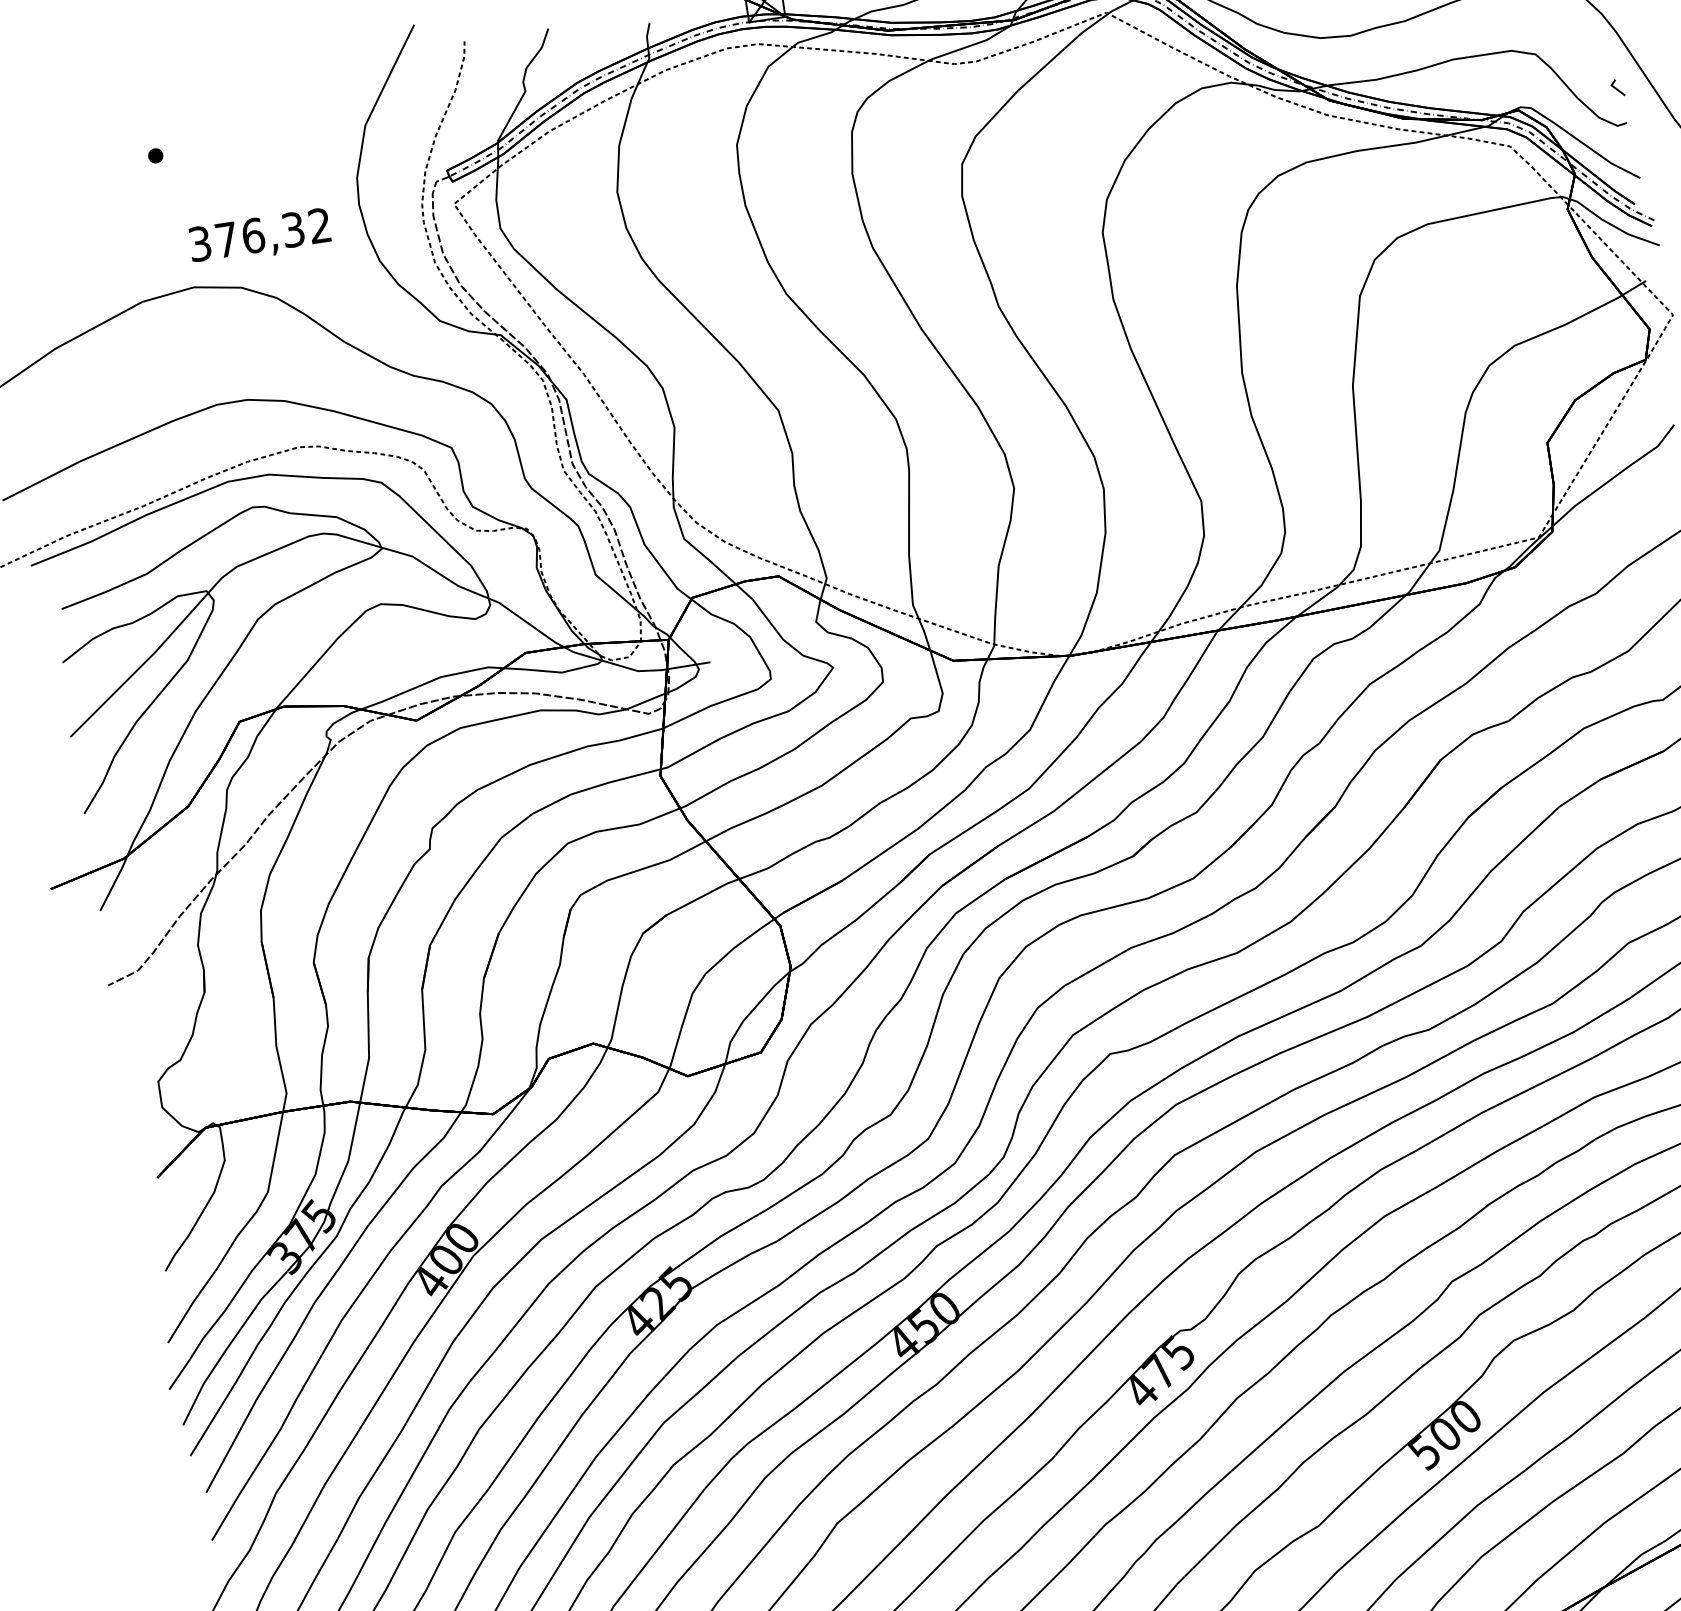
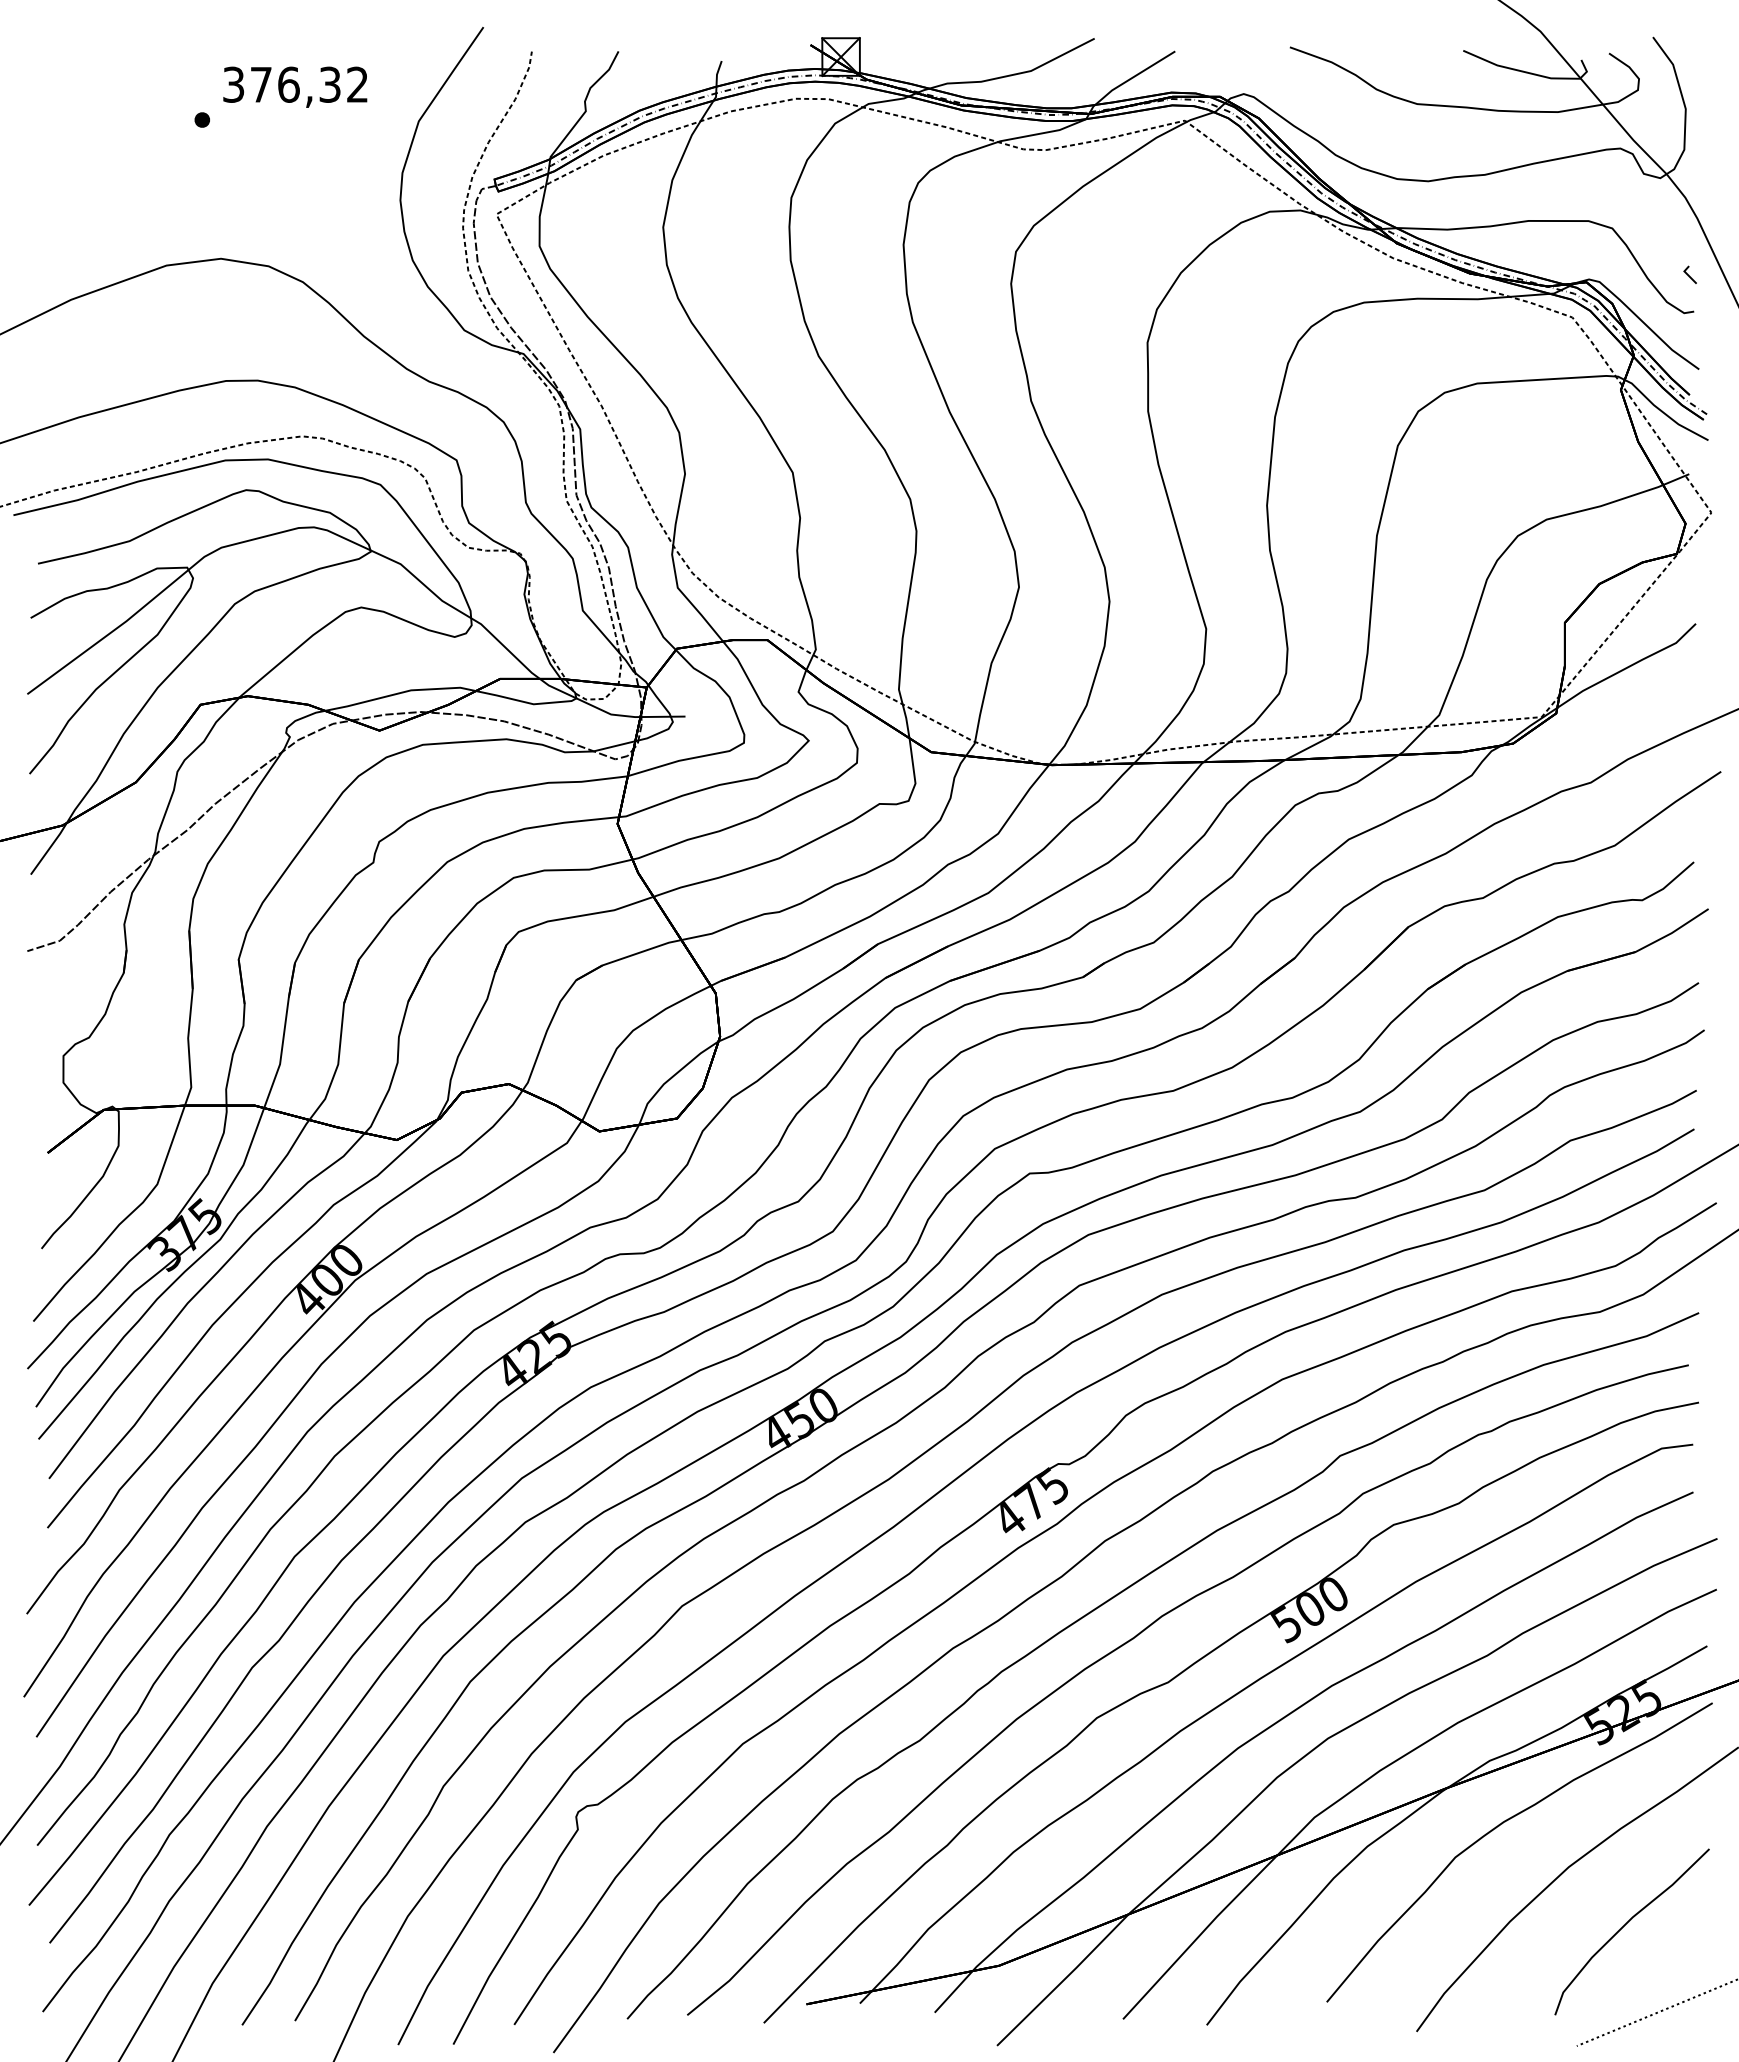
text: (260, 236) -> (295, 86), moved

